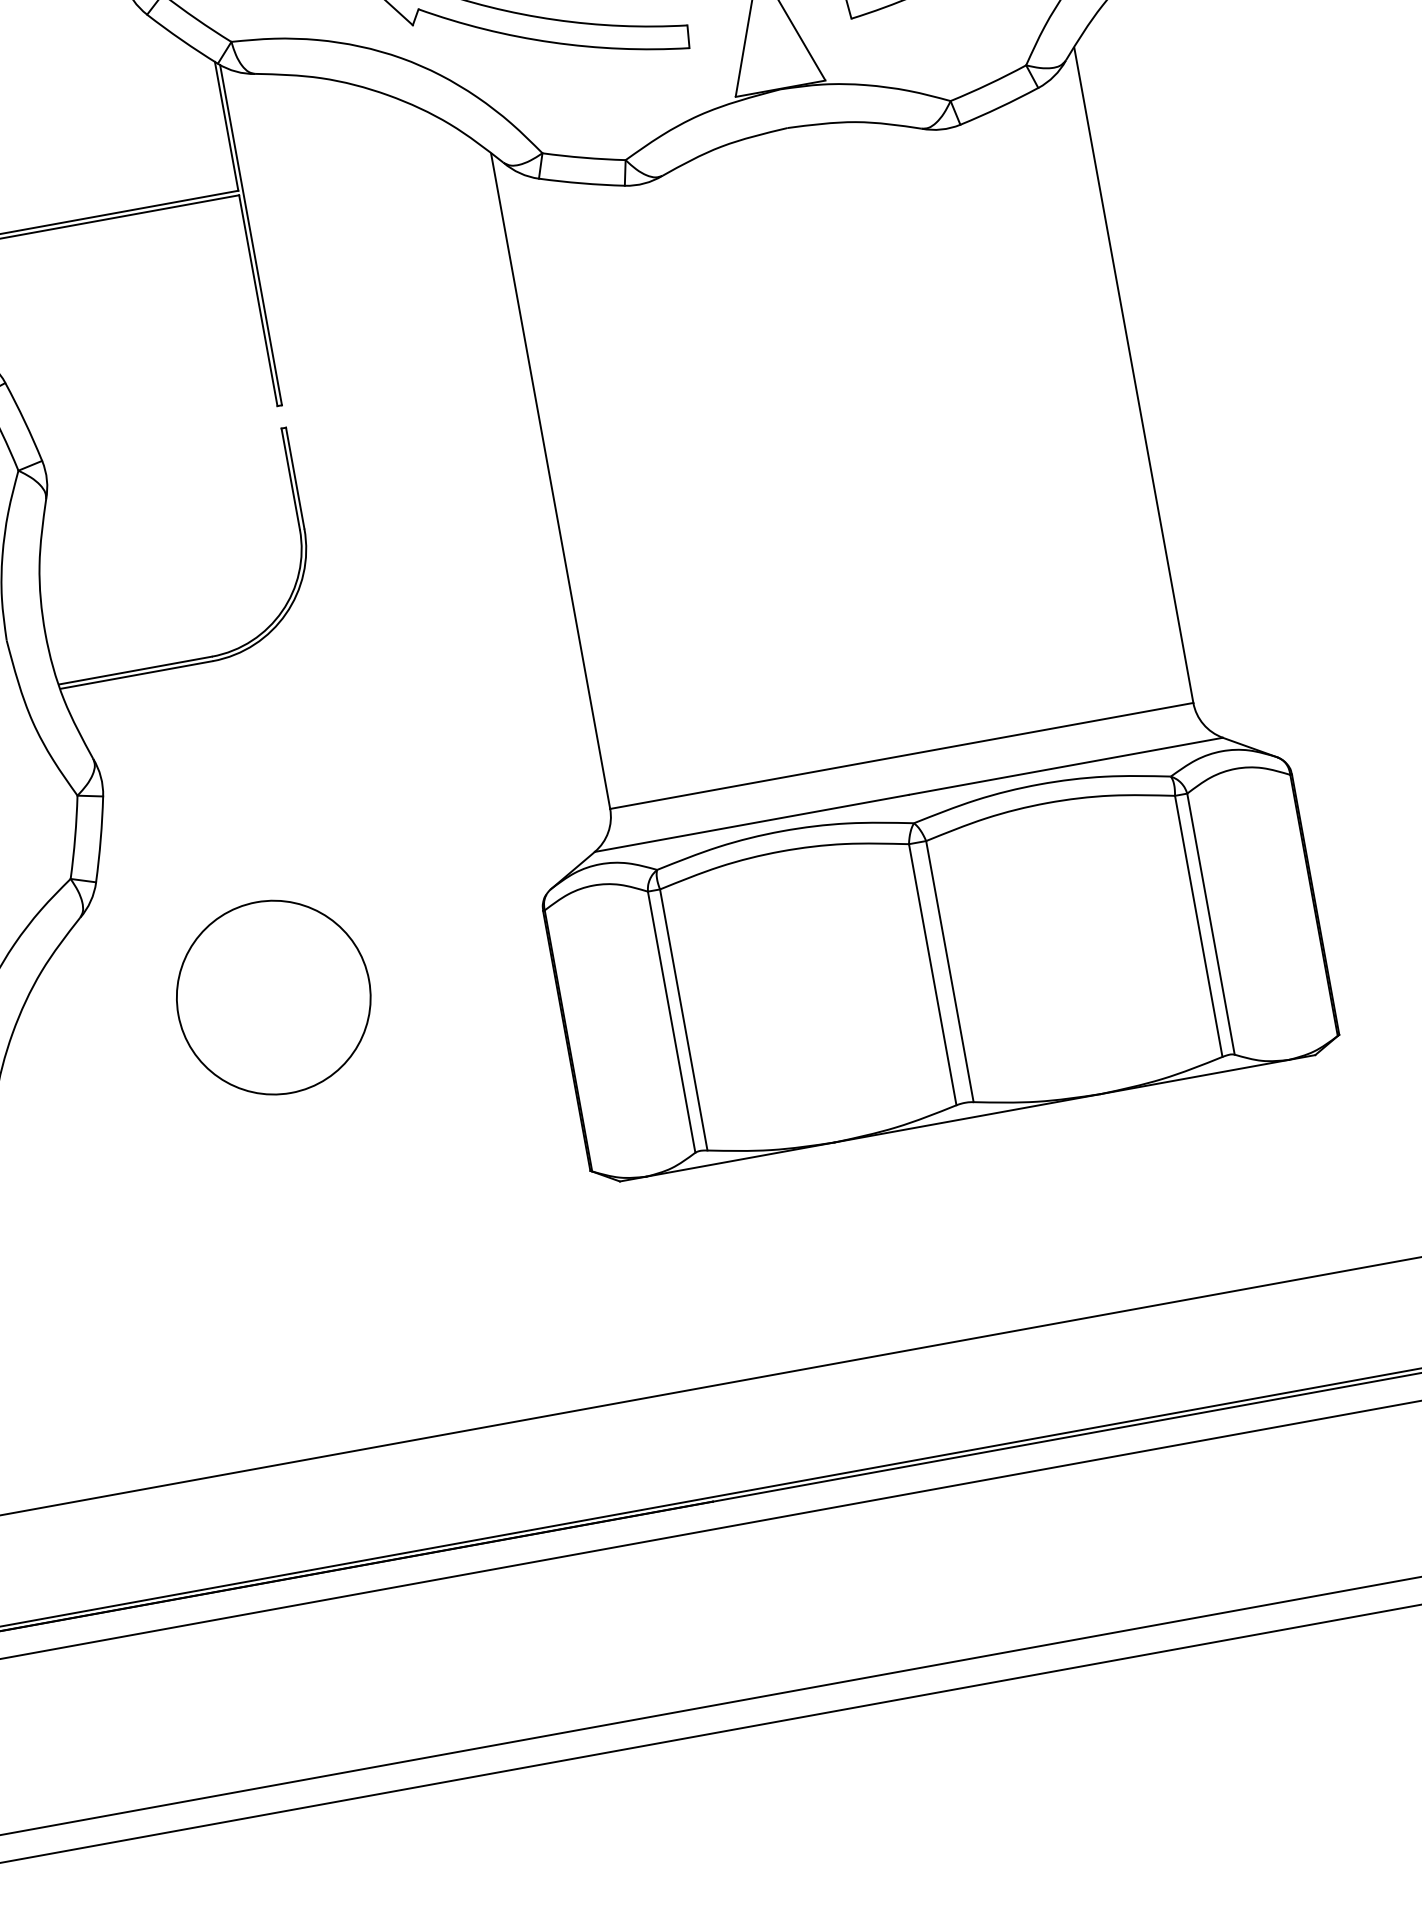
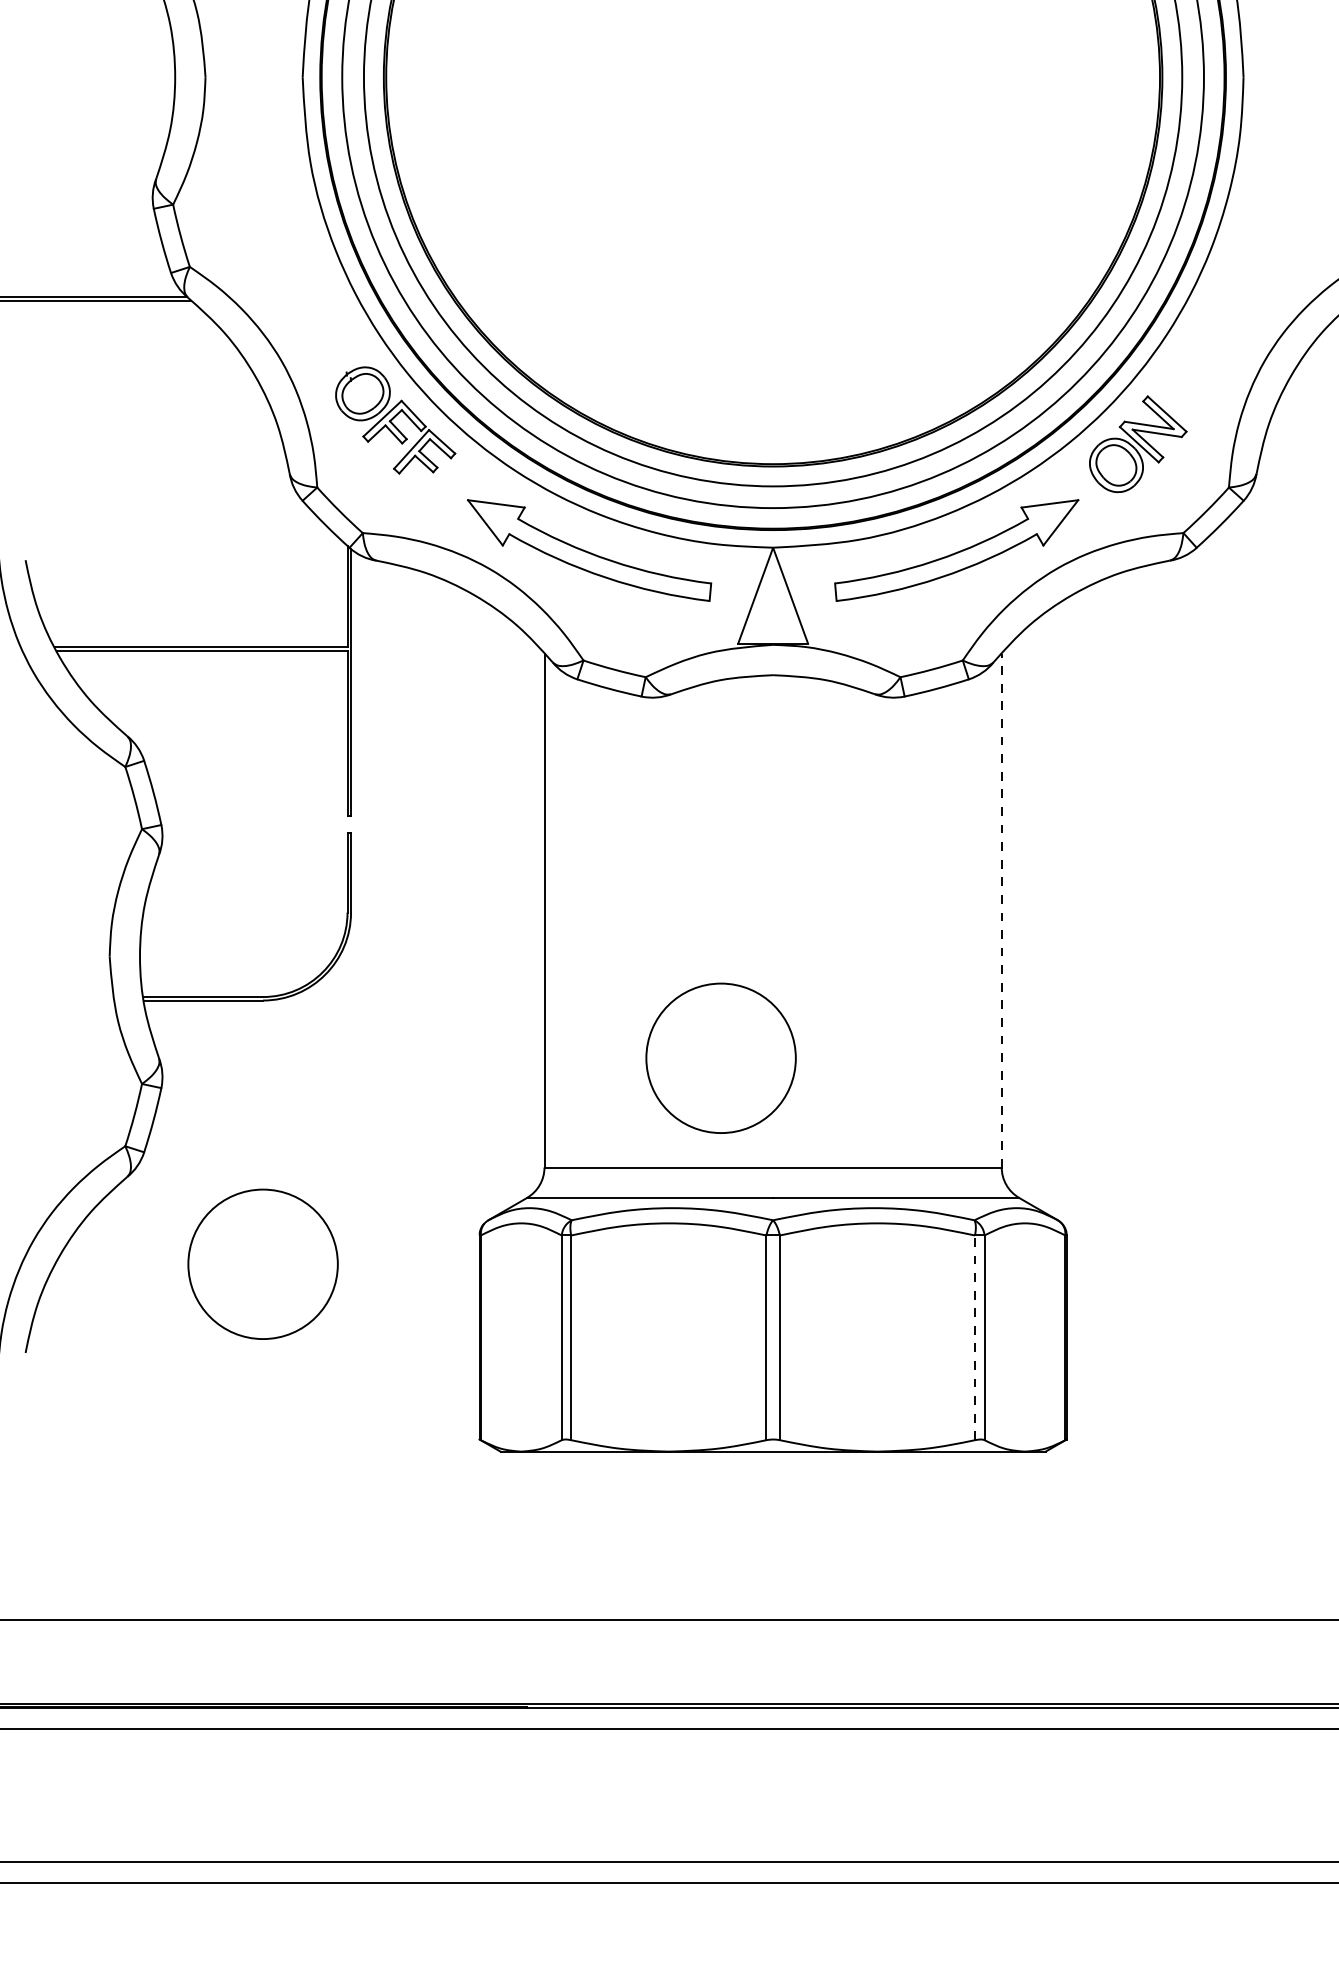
line: (1133, 375) -> (1001, 910), solid -> dashed
circle: (809, 627) -> (720, 1057), added
line: (1199, 925) -> (975, 1337), solid -> dashed

